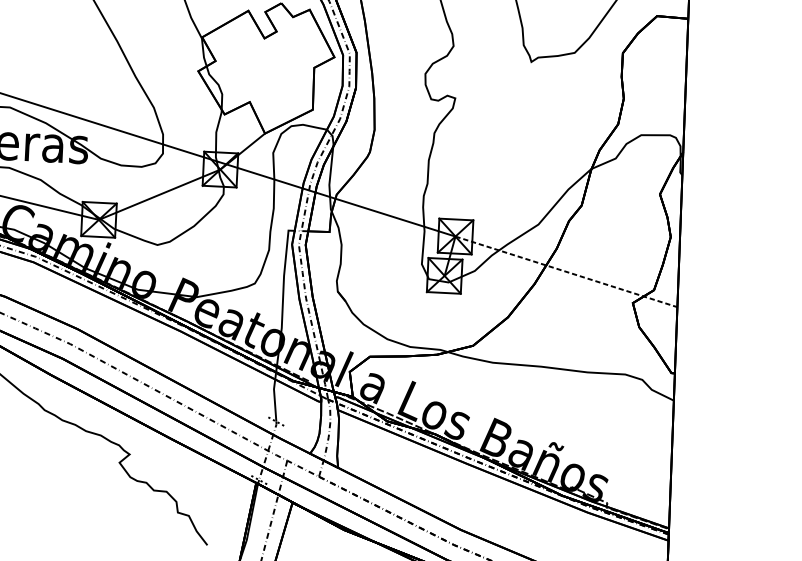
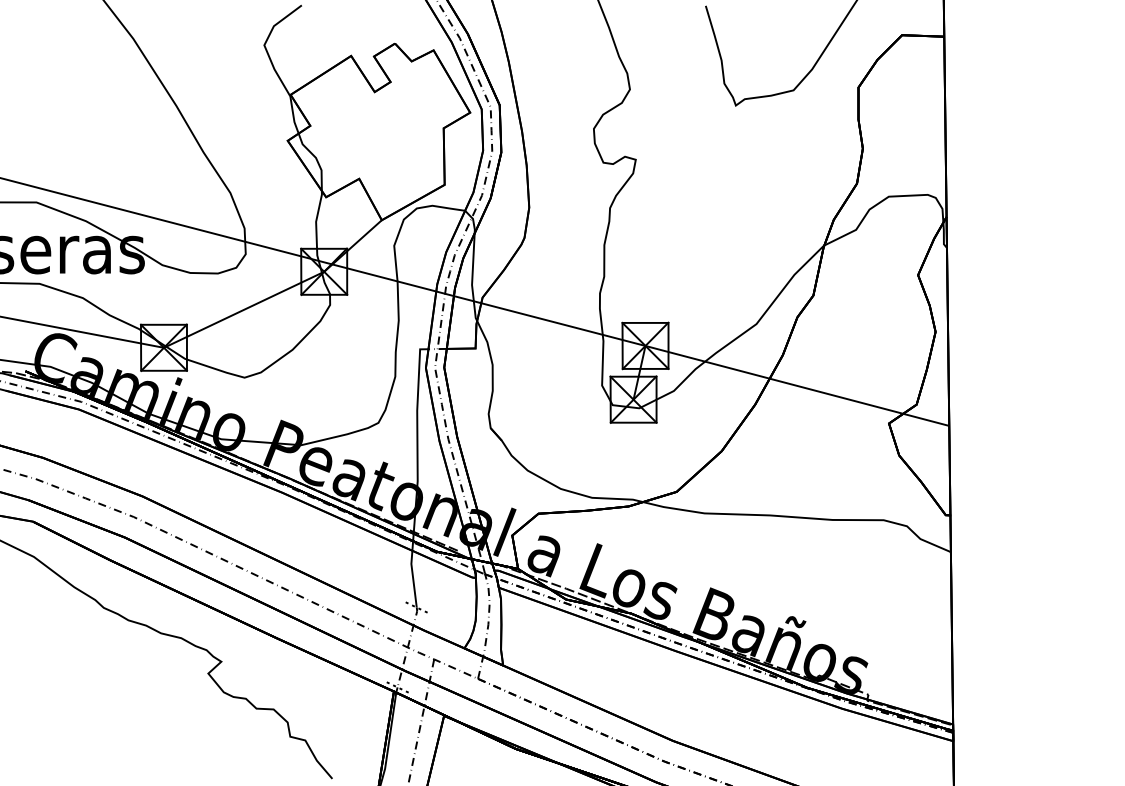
line: (566, 272) -> (797, 386), dashed -> solid

